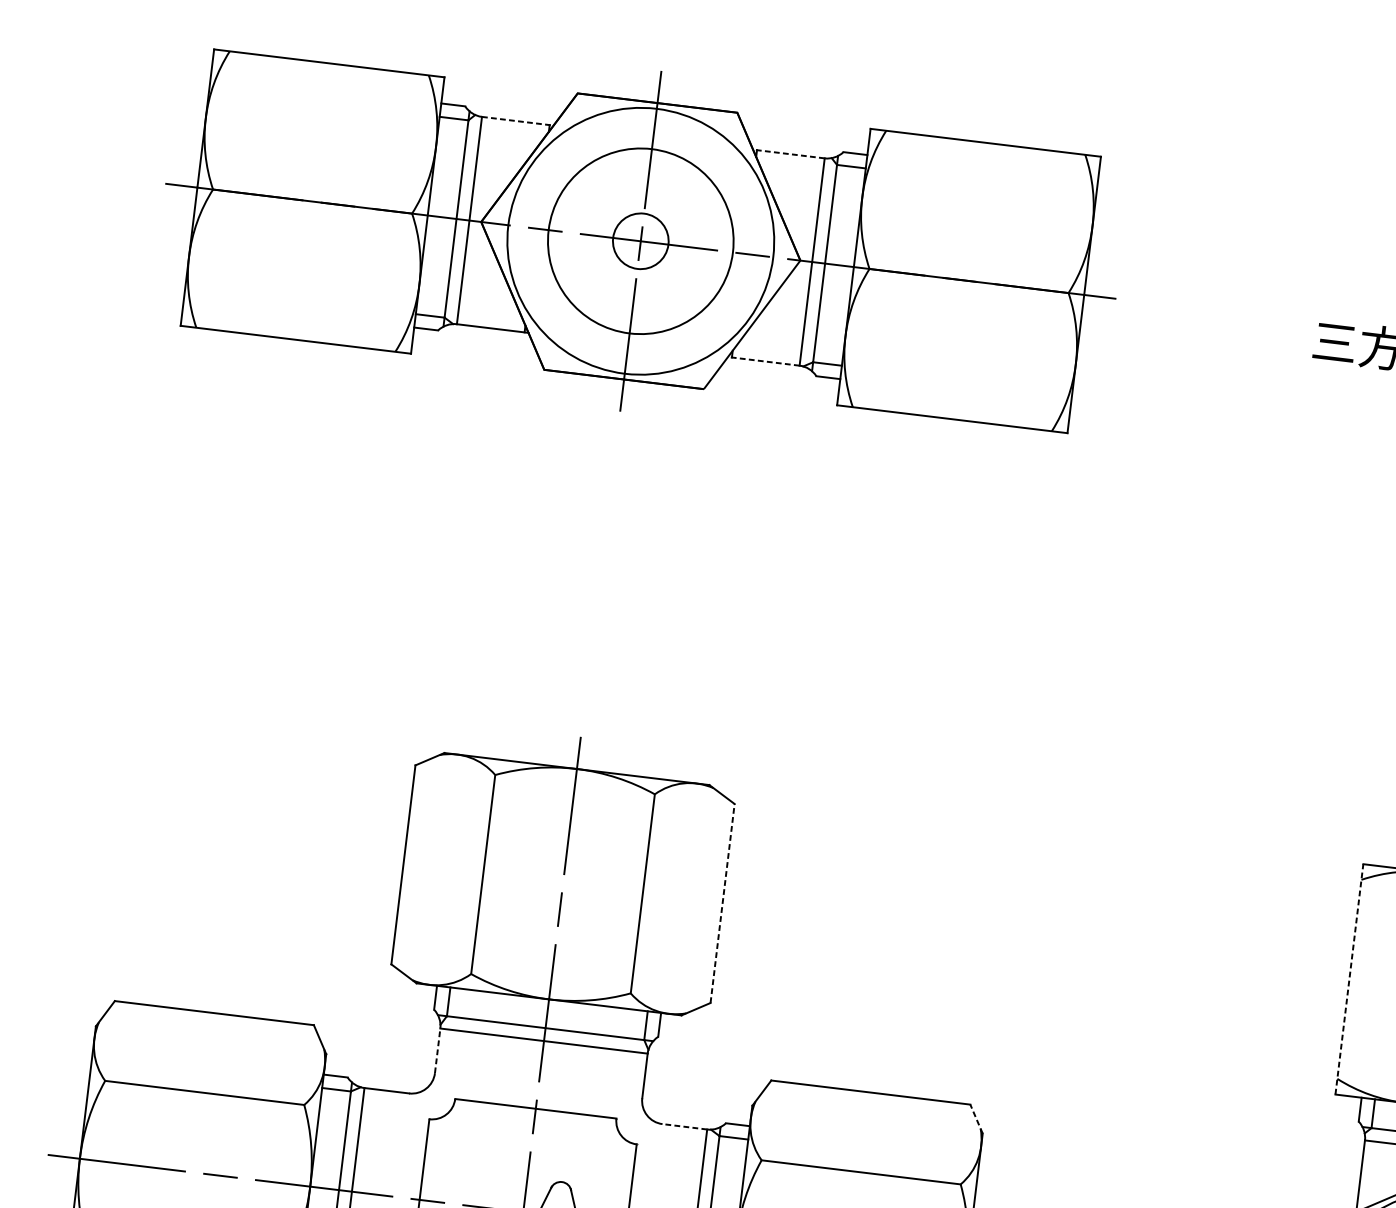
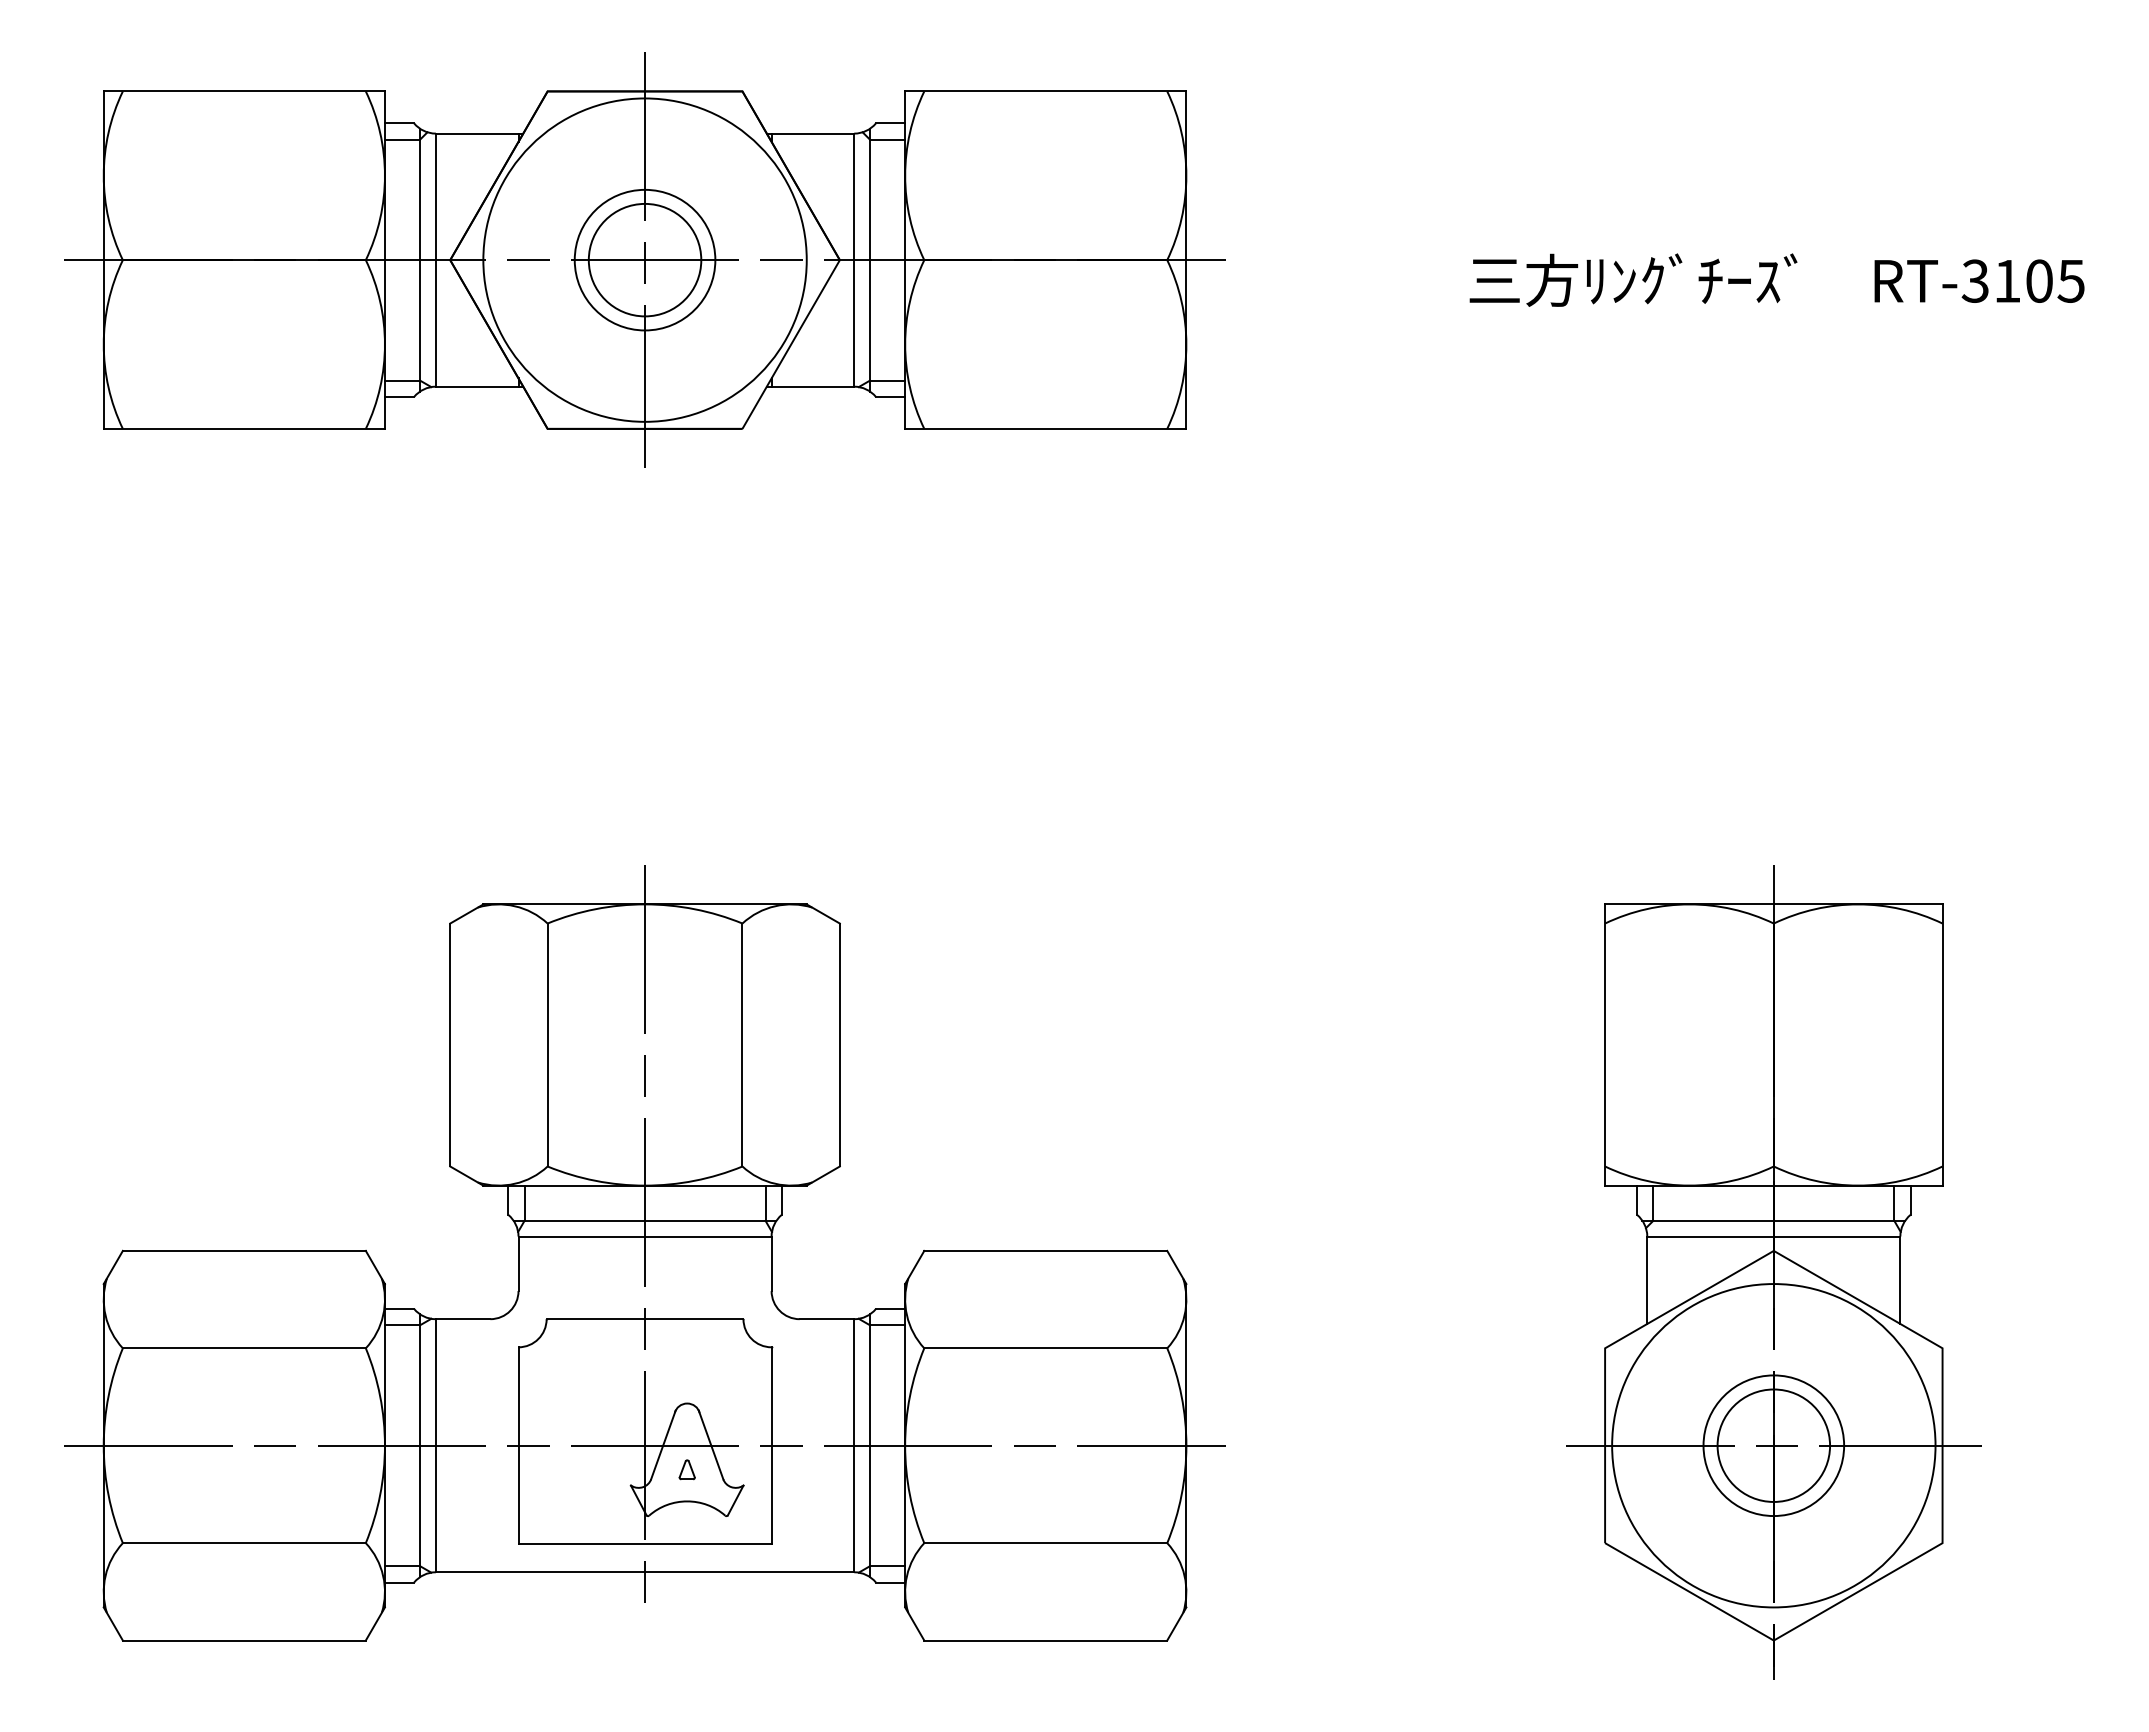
line: (517, 121) -> (479, 133), dashed -> solid
line: (788, 153) -> (810, 133), dashed -> solid
circle: (640, 240) -> (644, 259), size x0.62
circle: (640, 240) -> (644, 259), size x1.67
line: (763, 361) -> (810, 386), dashed -> solid
line: (722, 903) -> (839, 1044), dashed -> solid
line: (1349, 979) -> (1605, 1045), dashed -> solid
line: (437, 1050) -> (518, 1263), dashed -> solid
line: (976, 1119) -> (1176, 1267), dashed -> solid
line: (684, 1127) -> (826, 1319), dashed -> solid

